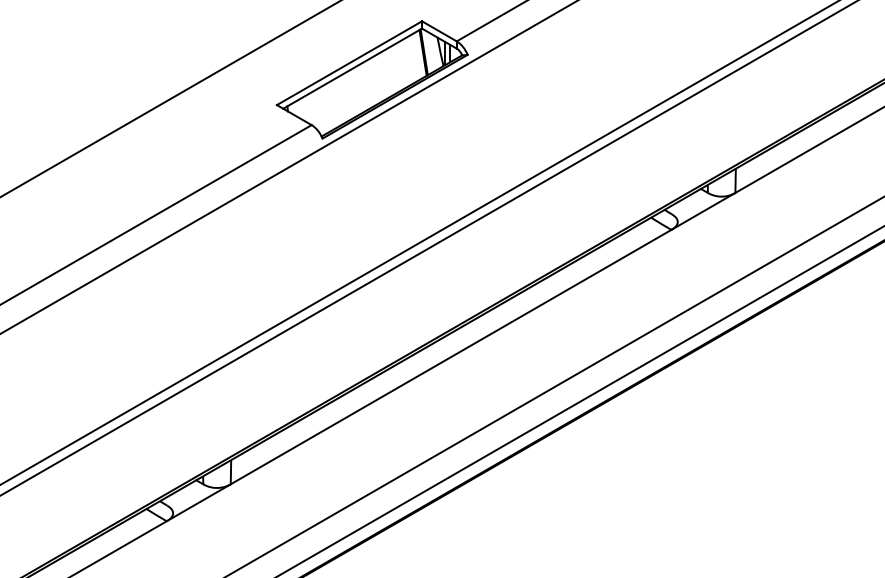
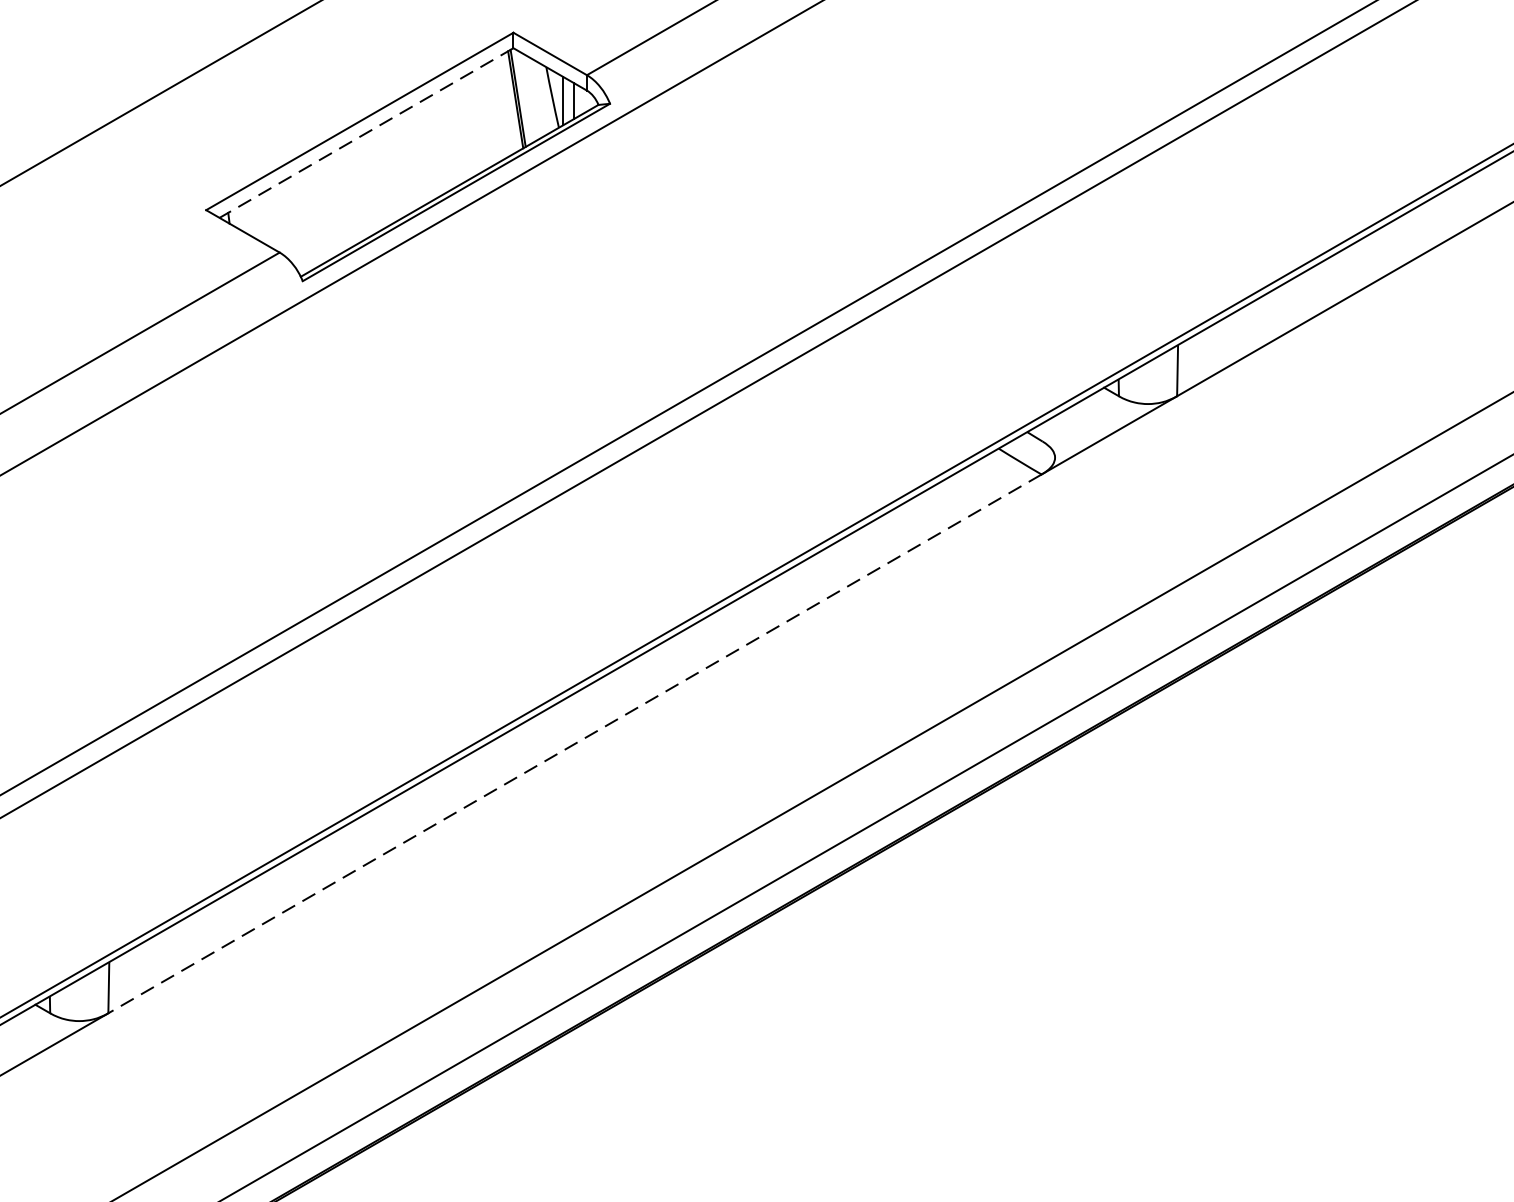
line: (352, 68) -> (366, 132), solid -> dashed
line: (450, 357) -> (573, 744), solid -> dashed

